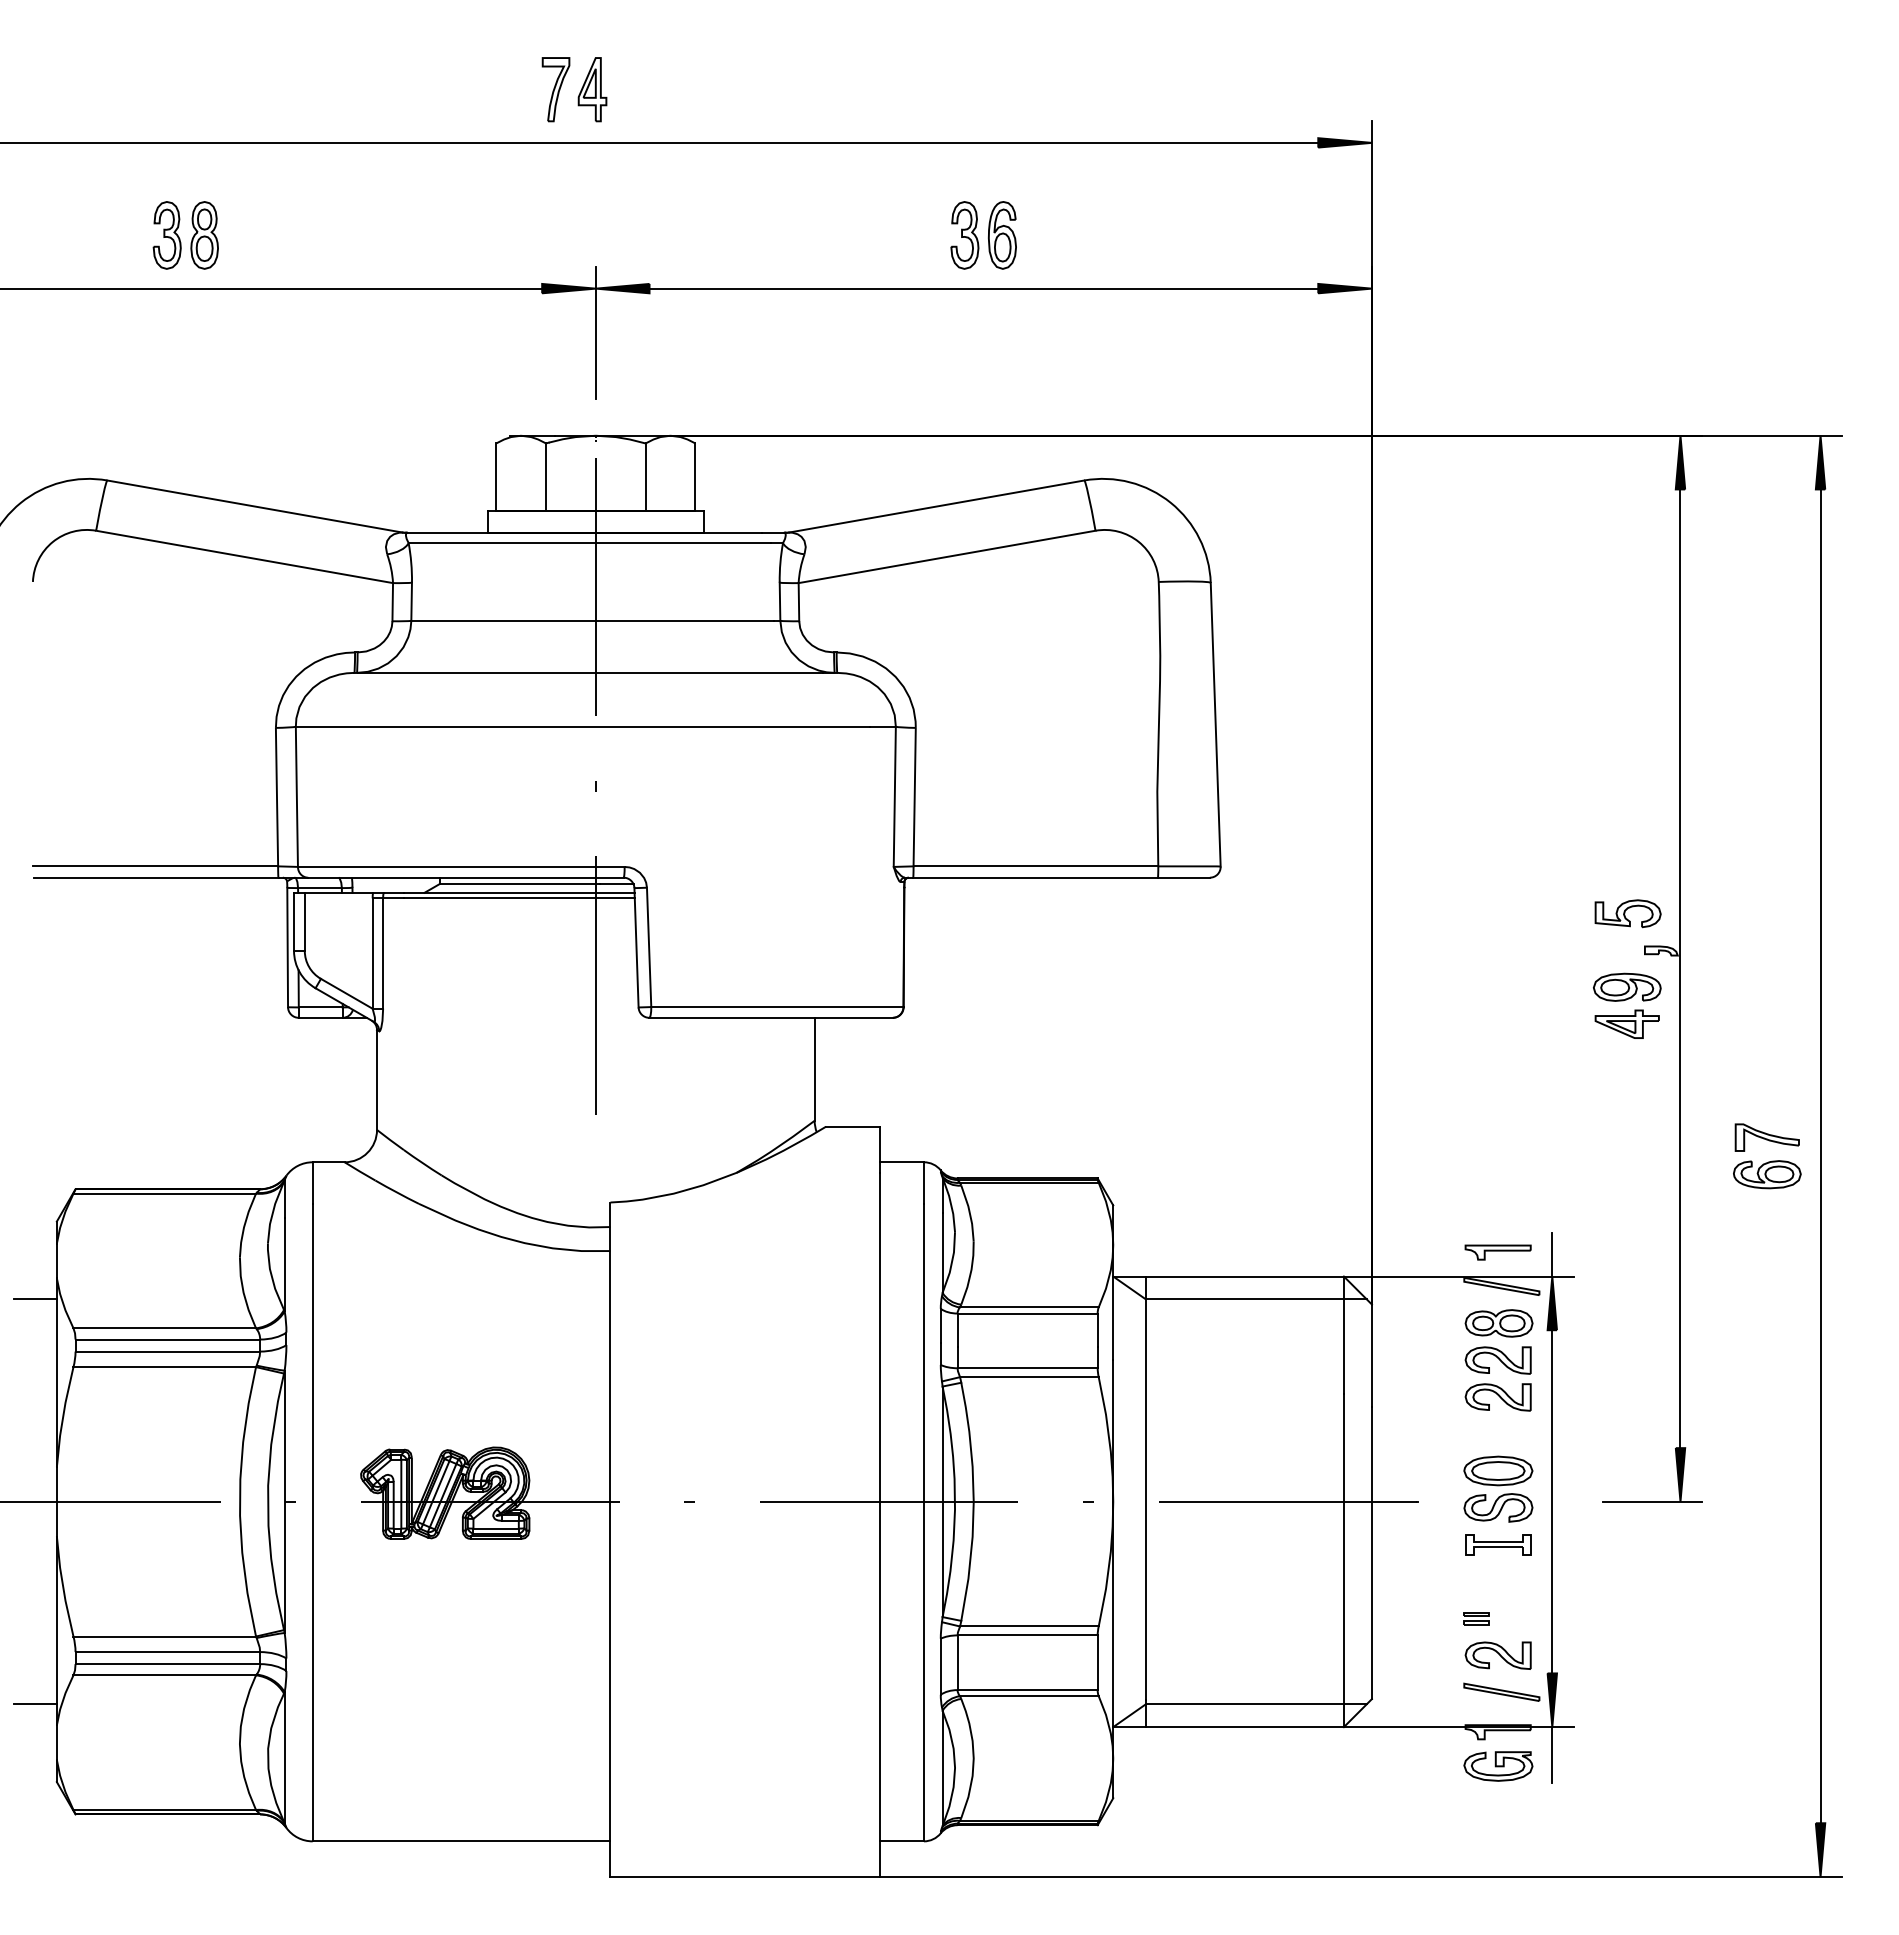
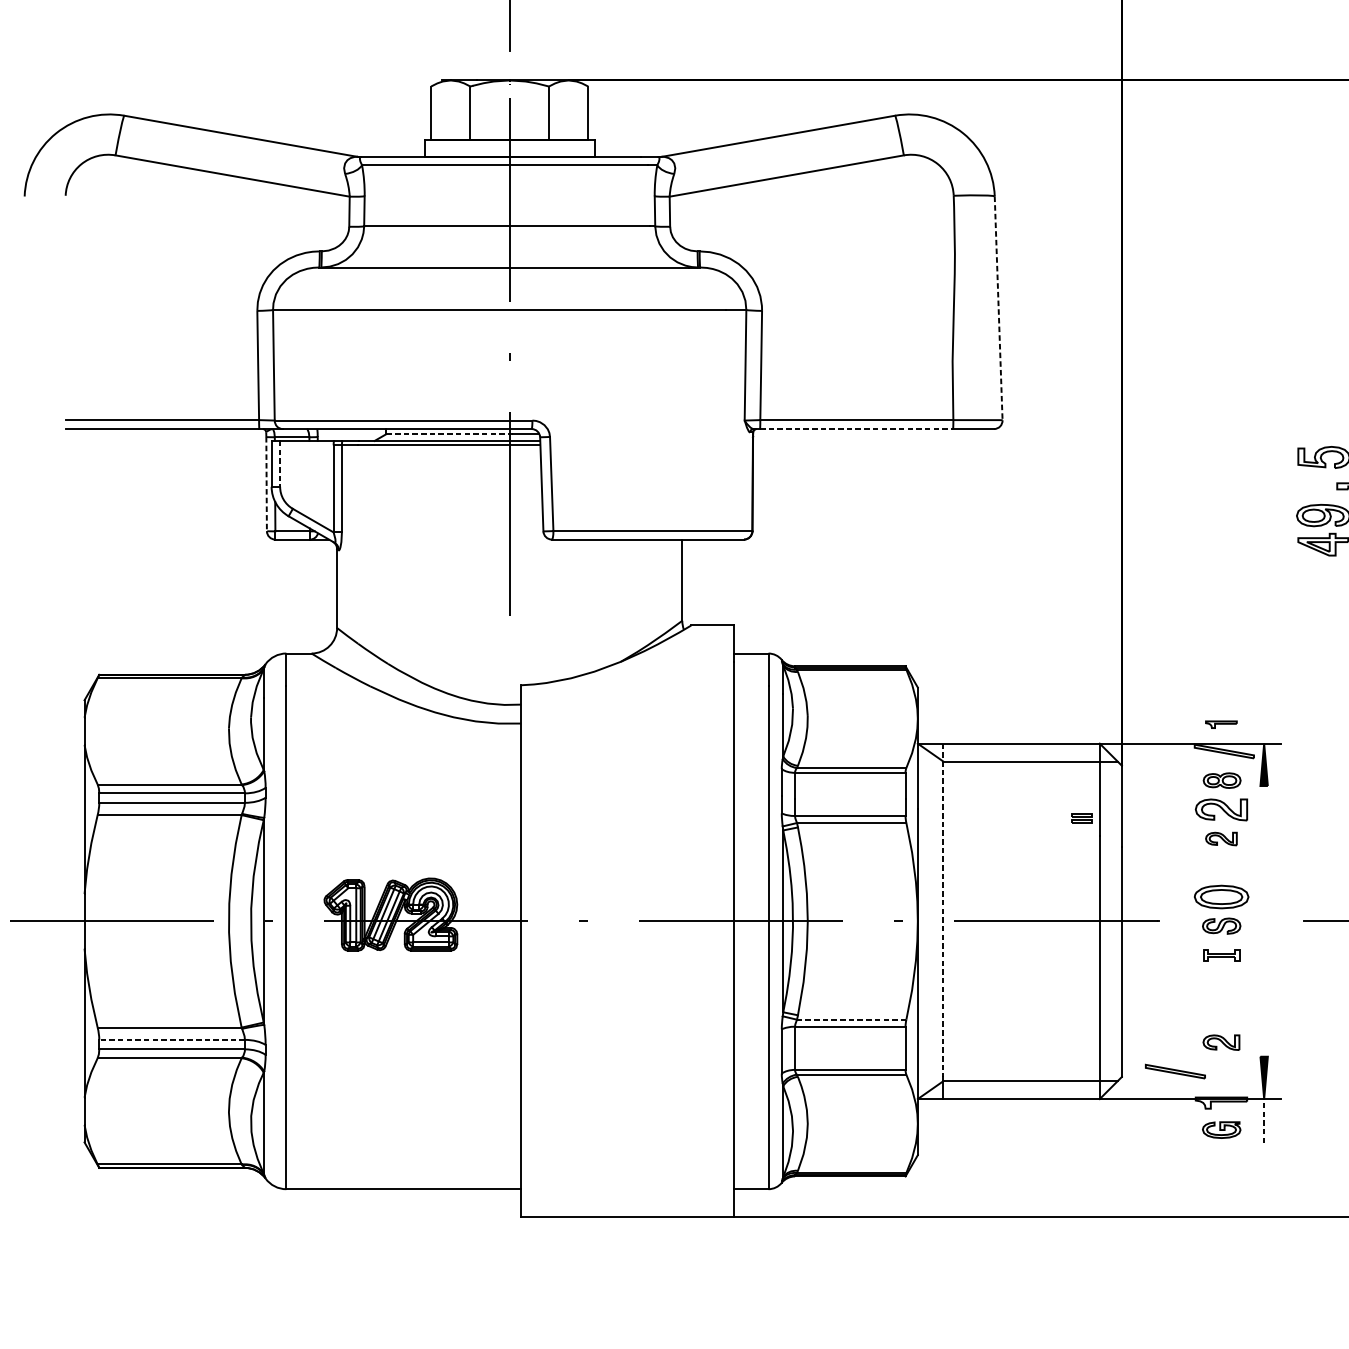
line: (1215, 724) -> (998, 308), solid -> dashed
line: (1036, 877) -> (857, 428), solid -> dashed
line: (519, 884) -> (449, 434), solid -> dashed
line: (304, 922) -> (279, 464), solid -> dashed
line: (287, 947) -> (266, 484), solid -> dashed
part: (1497, 1252) -> (1220, 724), size x0.6
line: (1552, 1254) -> (1264, 726), removed
line: (34, 1299) -> (66, 761), removed
part: (1498, 1323) -> (1221, 780), size x0.7
part: (1497, 1397) -> (1220, 839), size x0.6
line: (1145, 1488) -> (943, 910), solid -> dashed
line: (1552, 1501) -> (1264, 921), removed
part: (1498, 1507) -> (1221, 925), size x0.7
part: (1498, 1544) -> (1221, 955), size x0.7
part: (1476, 1618) -> (1082, 818), moved
line: (1028, 1626) -> (850, 1019), solid -> dashed
line: (167, 1652) -> (171, 1040), solid -> dashed
part: (1497, 1655) -> (1220, 1042), size x0.7
part: (1501, 1691) -> (1175, 1070), moved
line: (34, 1704) -> (66, 1081), removed
line: (1552, 1755) -> (1264, 1121), solid -> dashed
part: (1498, 1766) -> (1221, 1130), size x0.7

